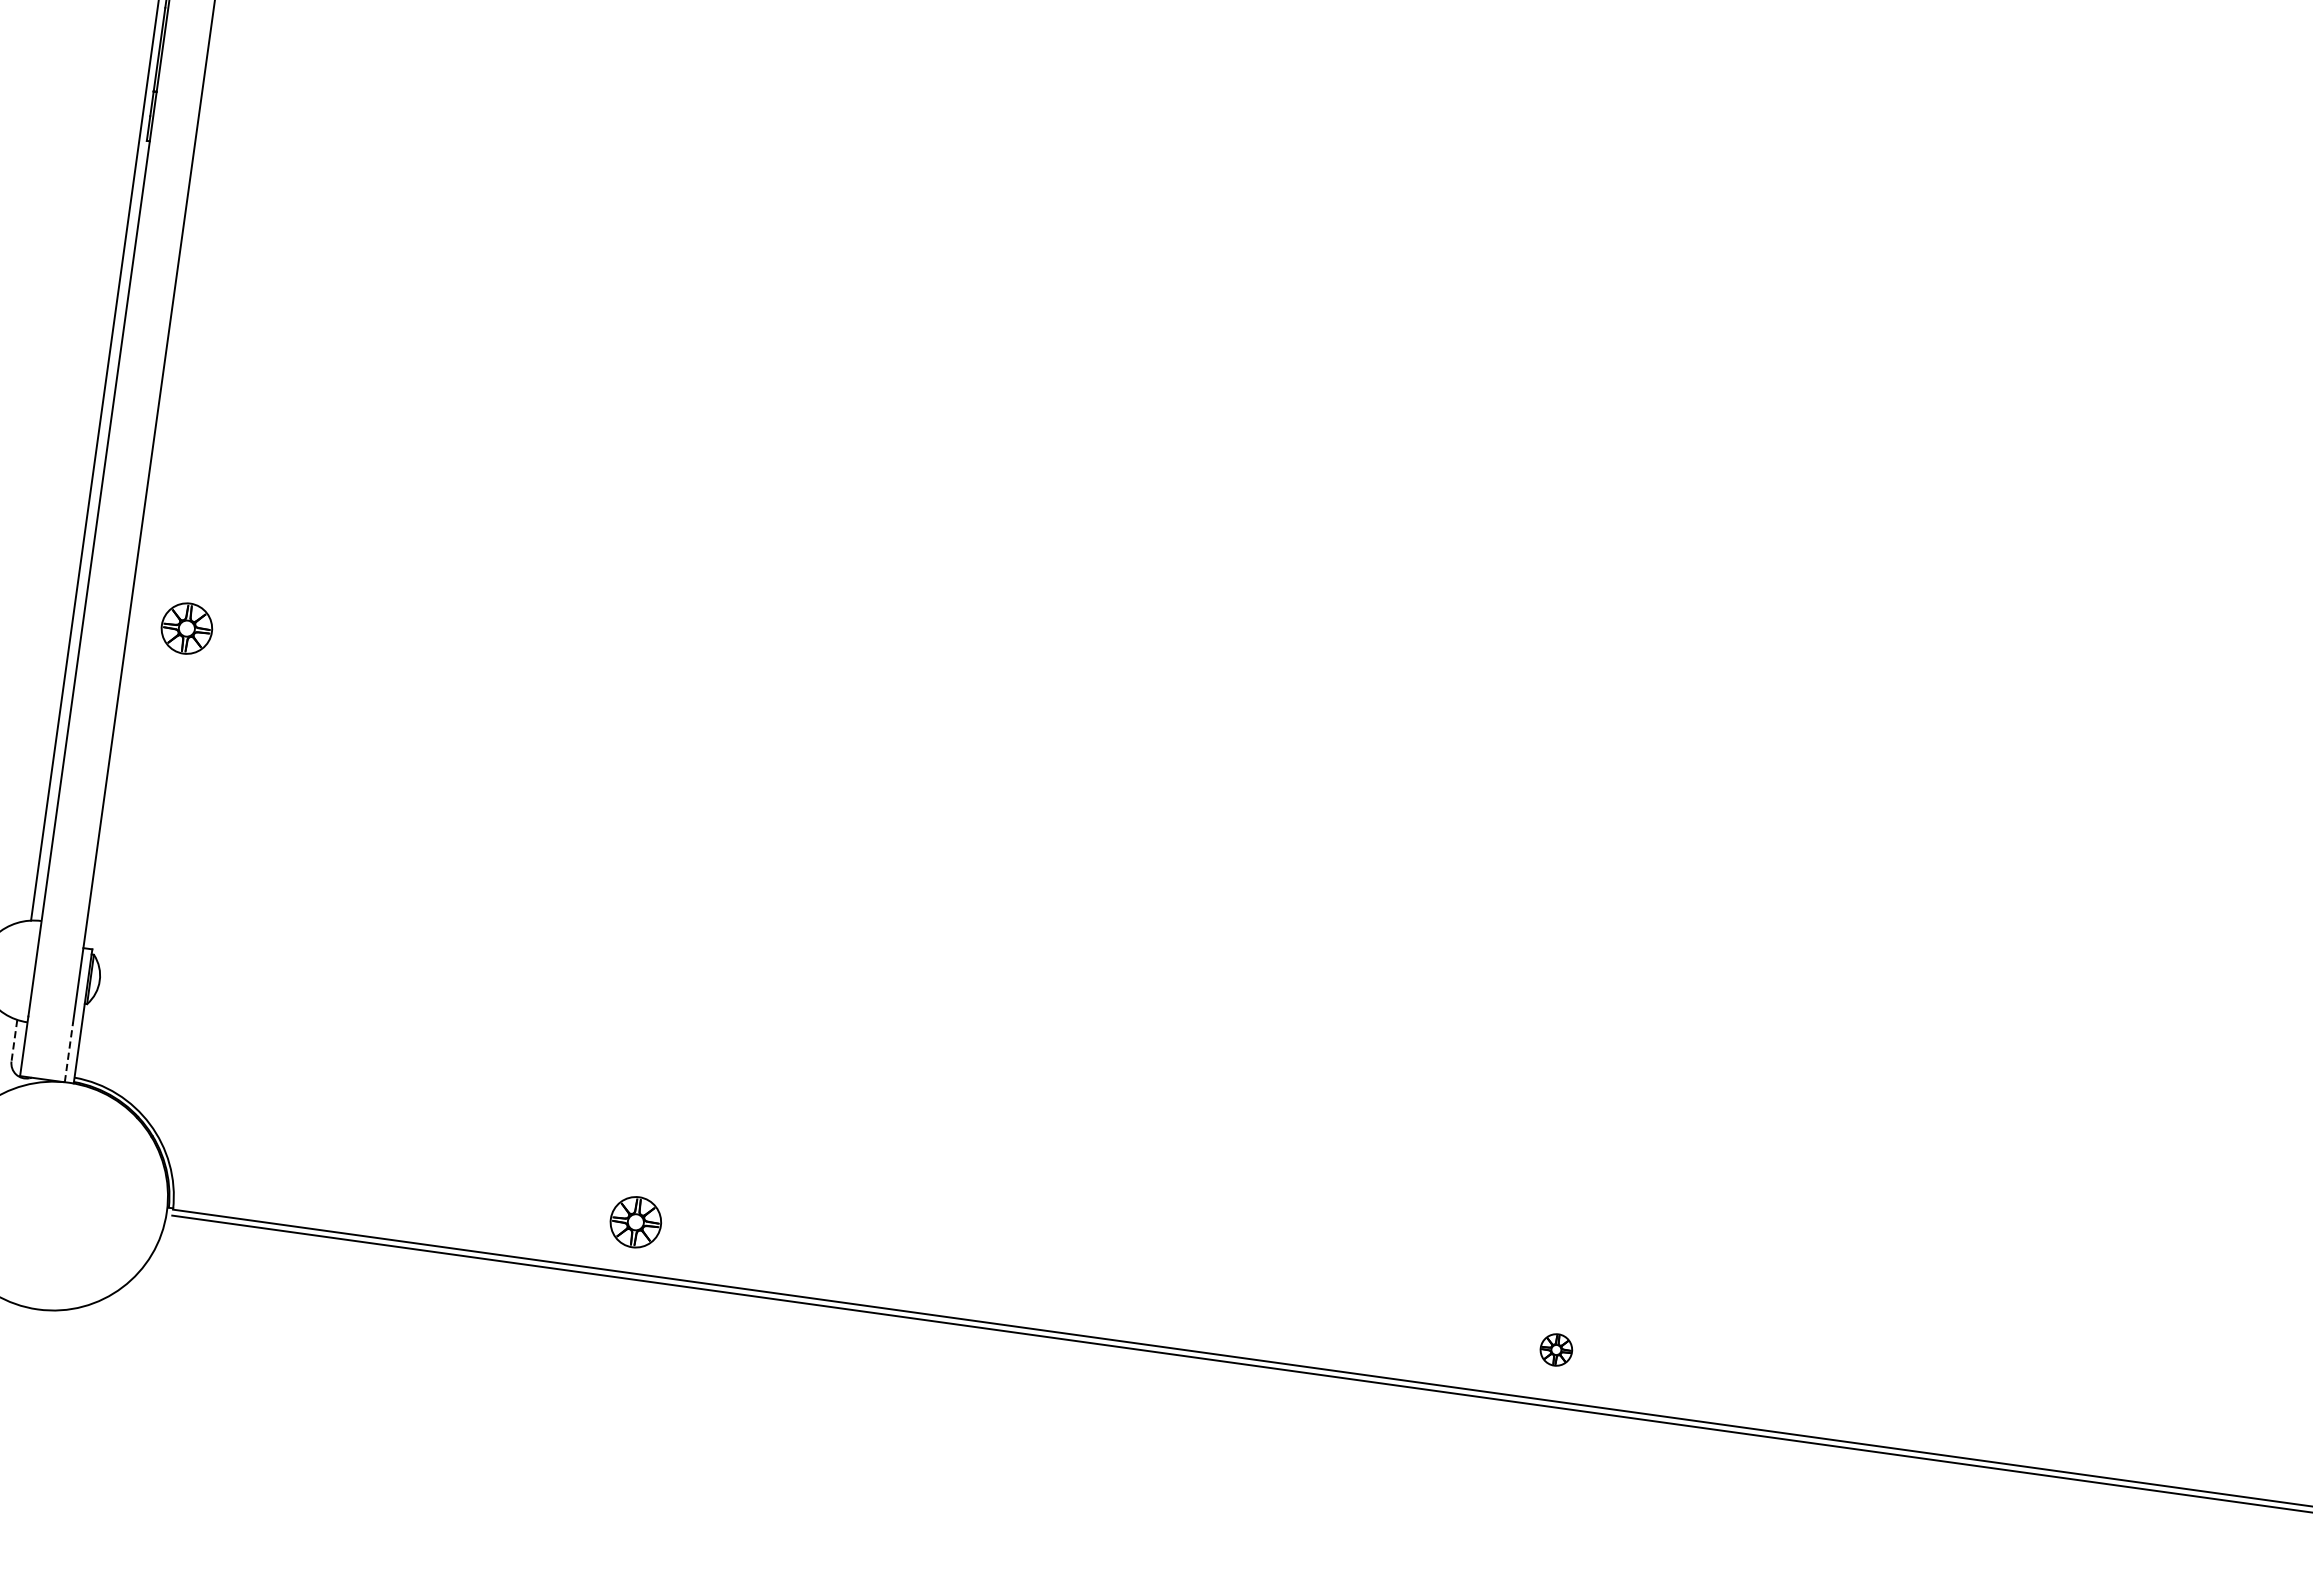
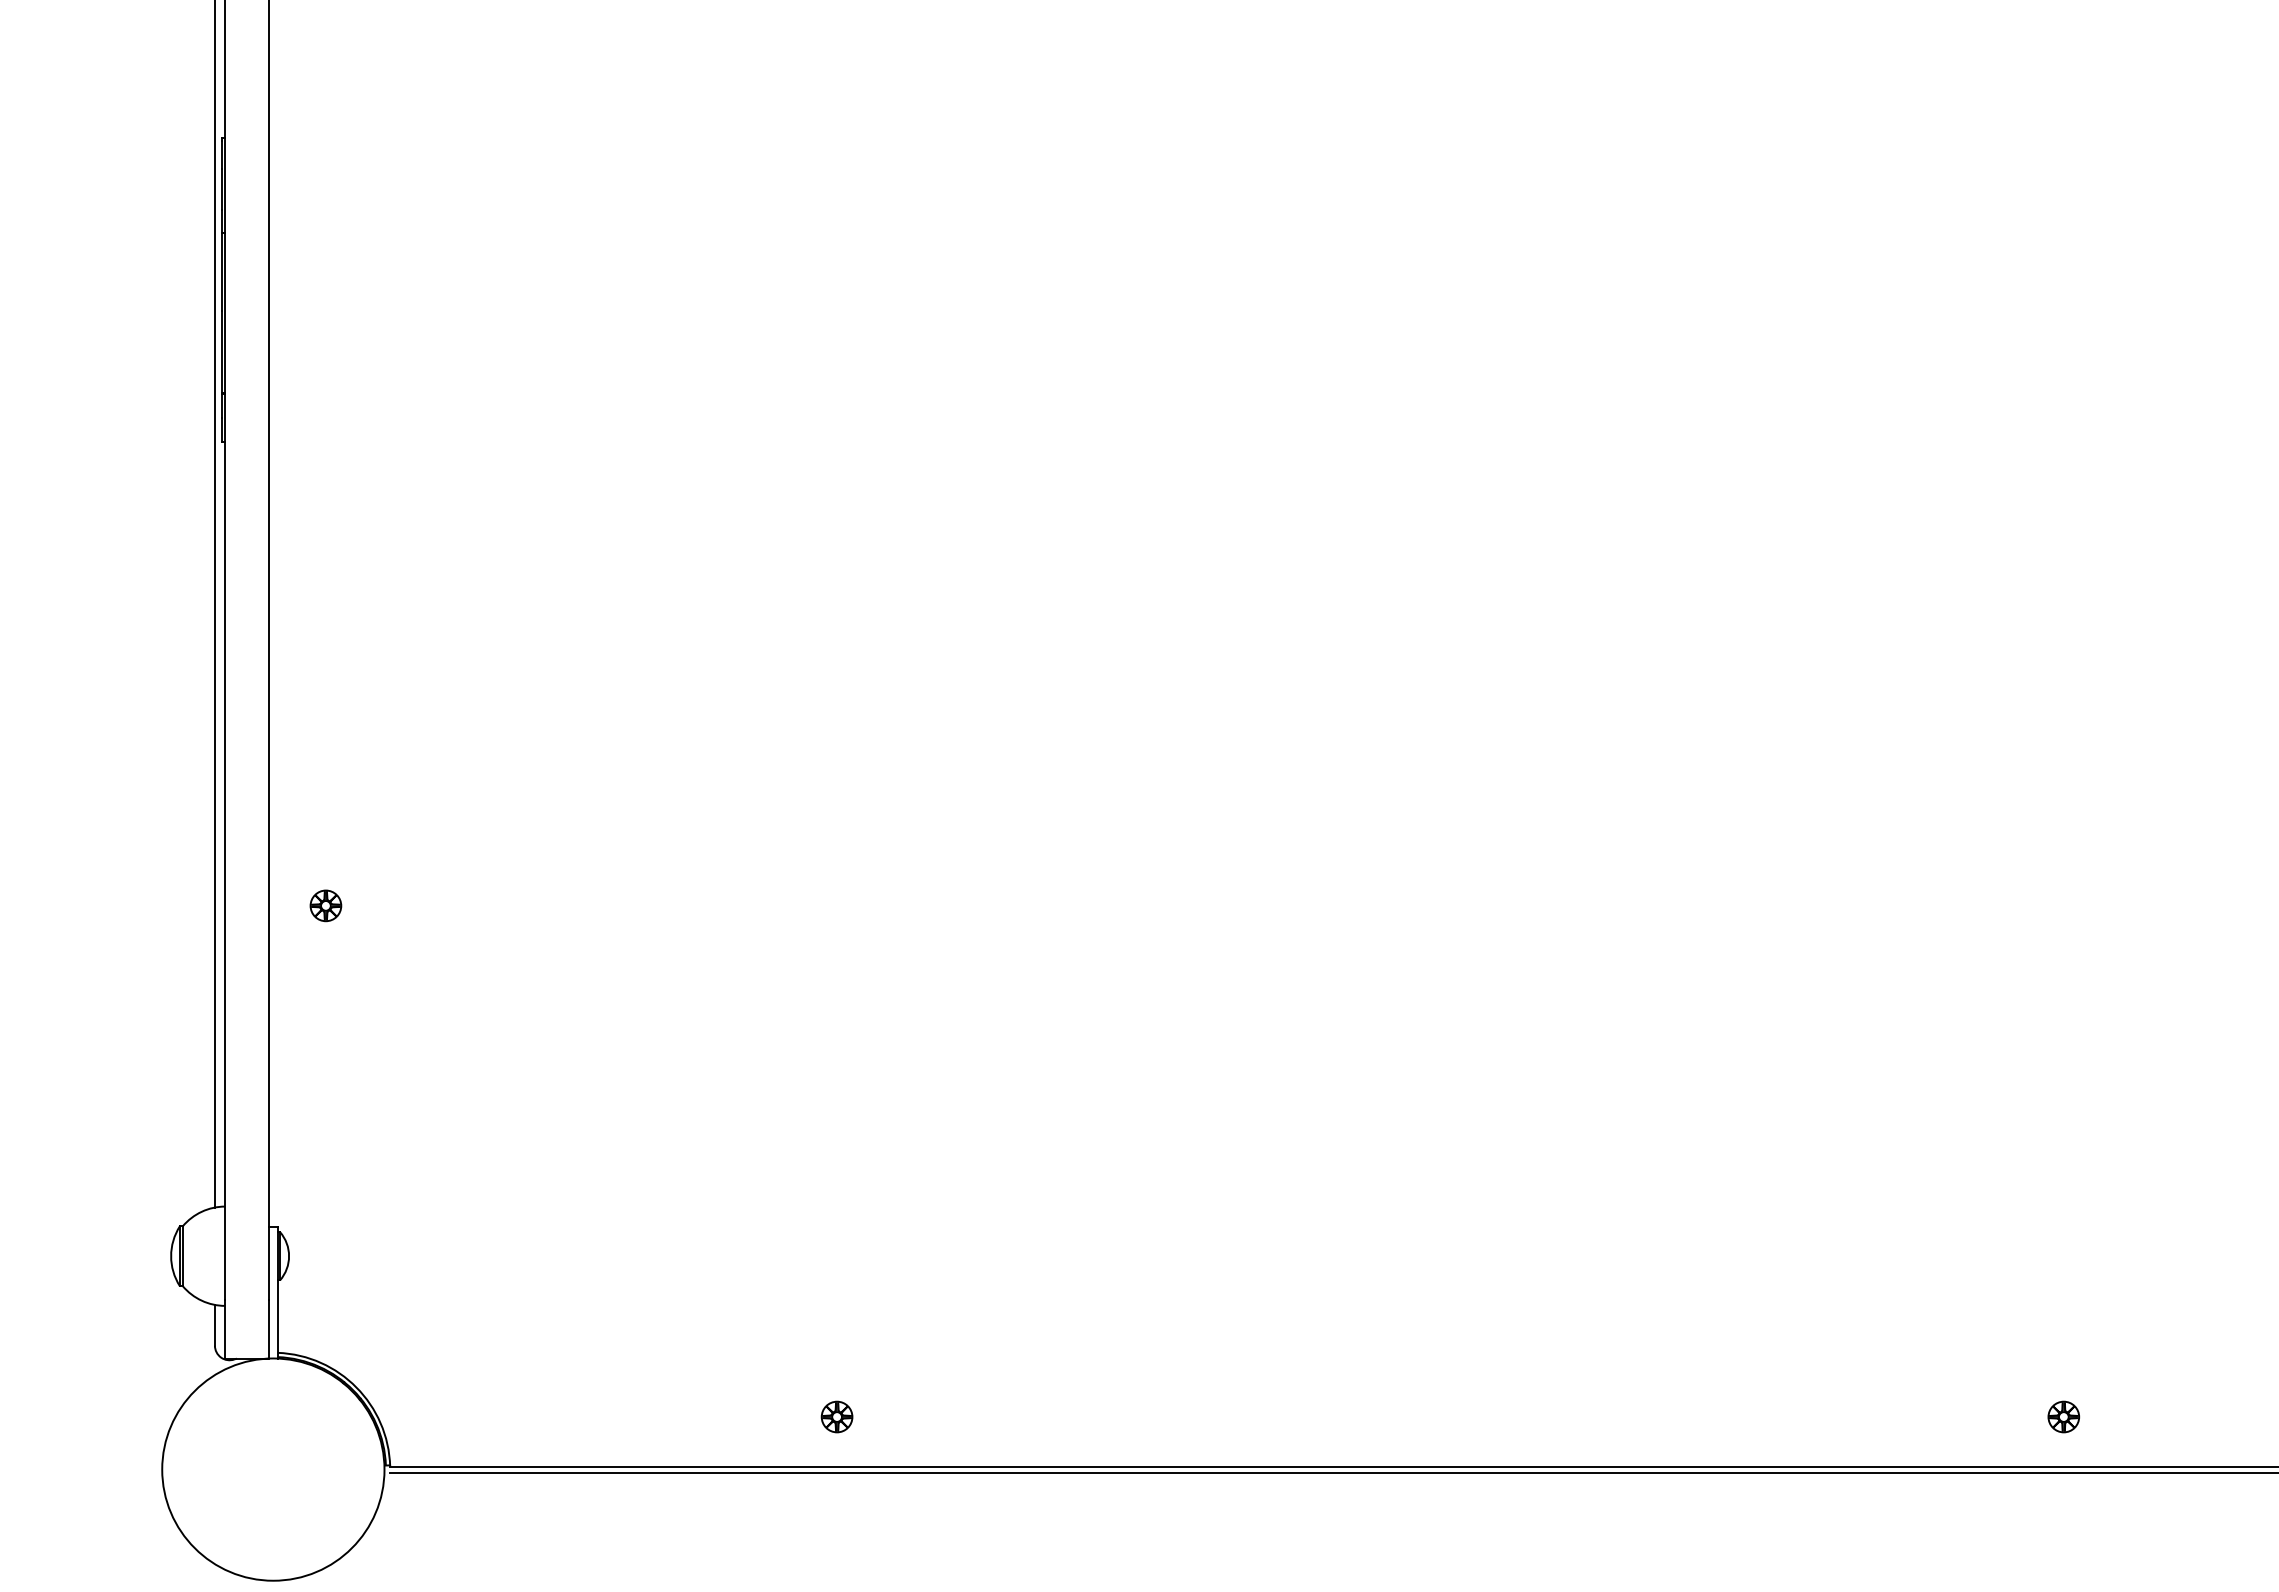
part: (186, 628) -> (325, 905), size x0.62
line: (13, 1040) -> (214, 1325), dashed -> solid
line: (68, 1051) -> (268, 1328), dashed -> solid
part: (635, 1221) -> (836, 1416), size x0.62
part: (1556, 1349) -> (2063, 1416), moved

